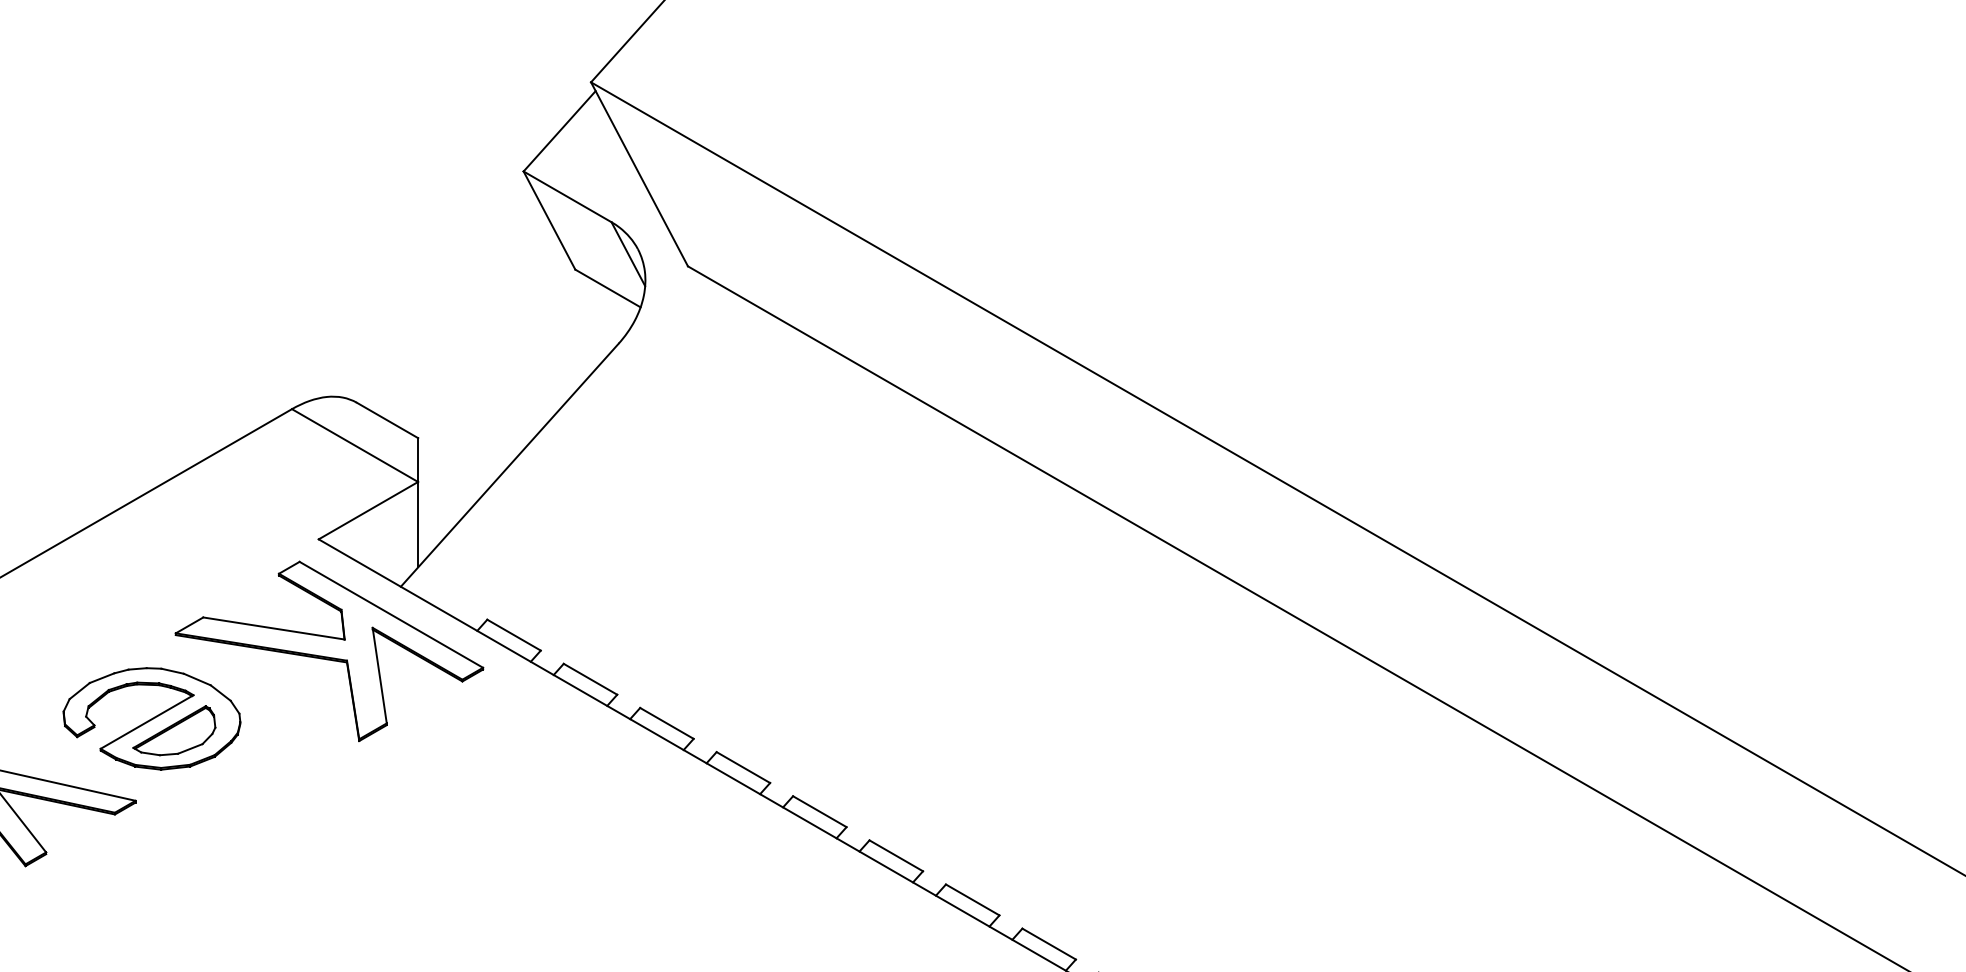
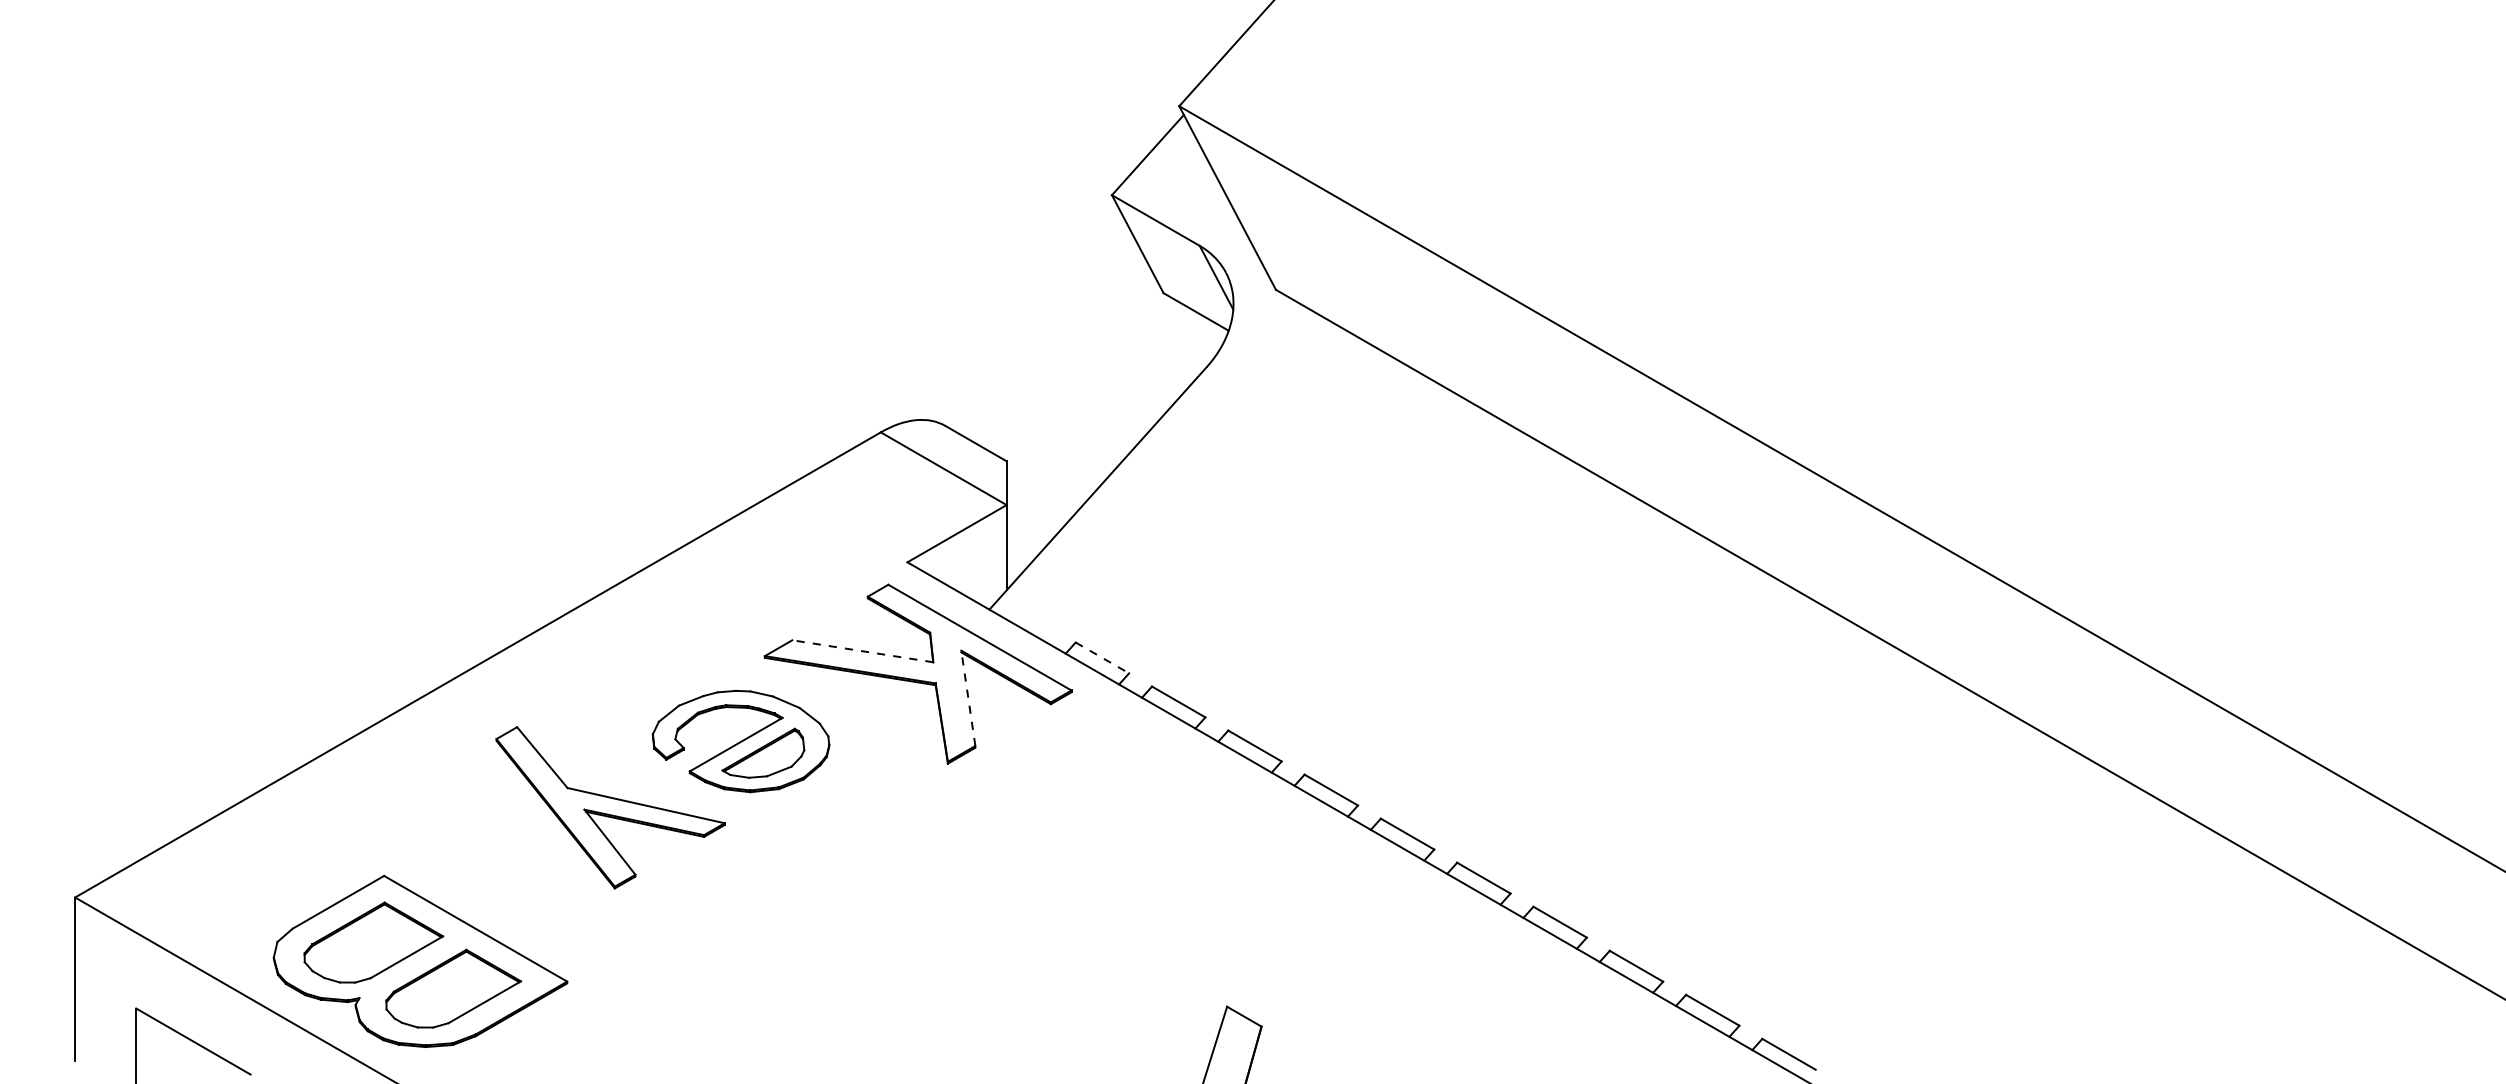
line: (273, 628) -> (862, 651), solid -> dashed
line: (514, 634) -> (1102, 657), solid -> dashed
line: (379, 674) -> (968, 697), solid -> dashed

